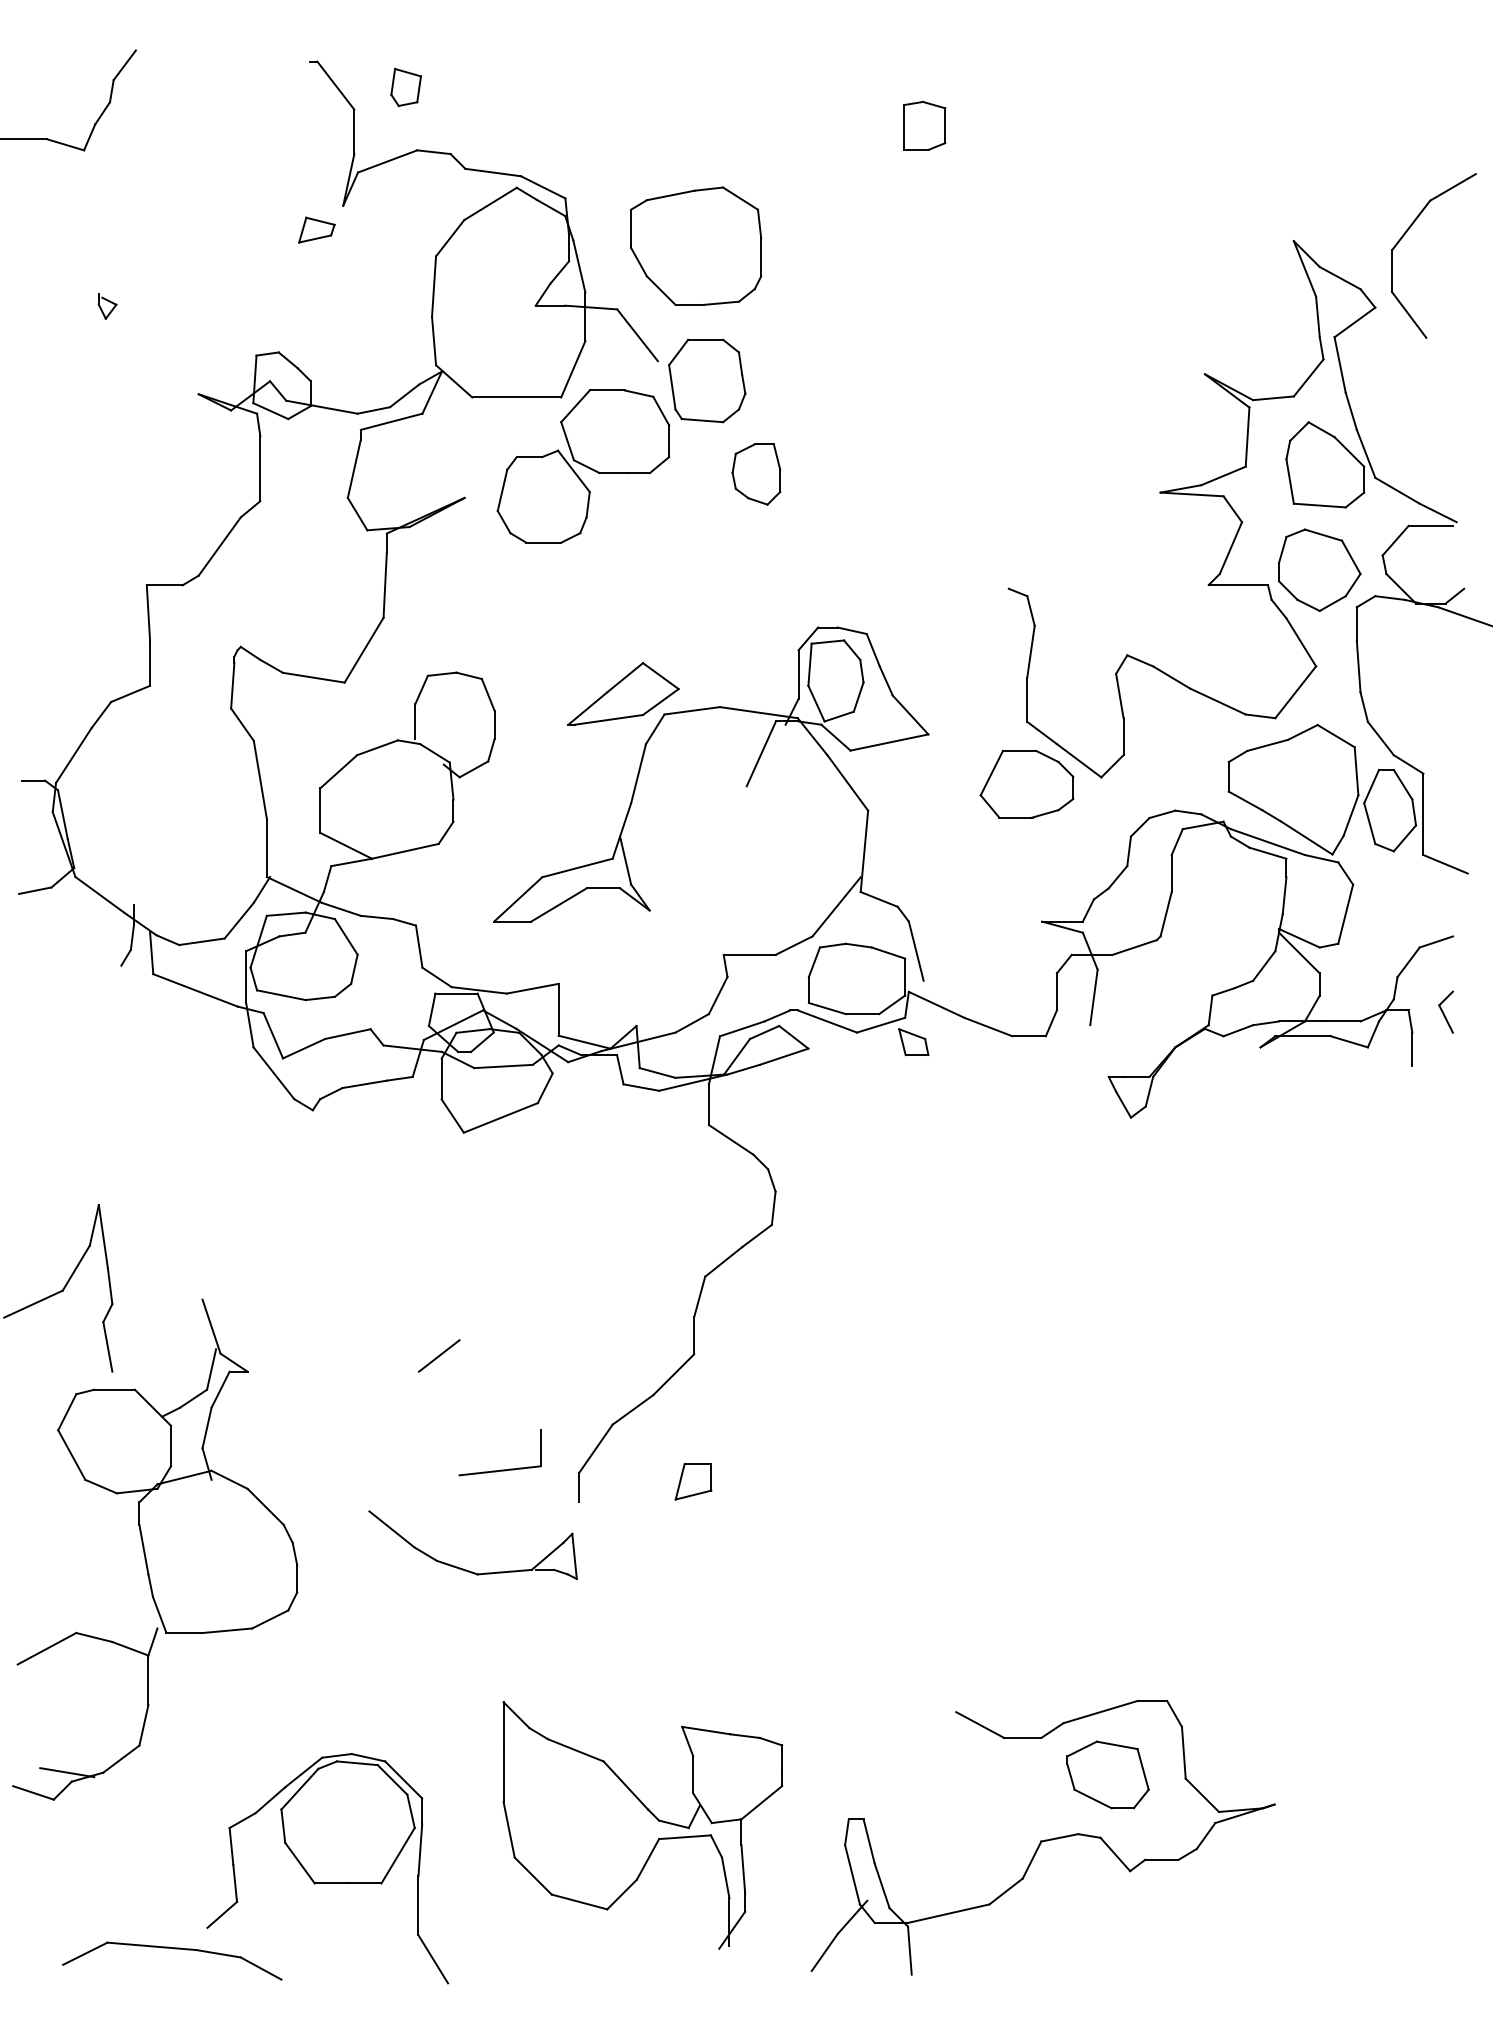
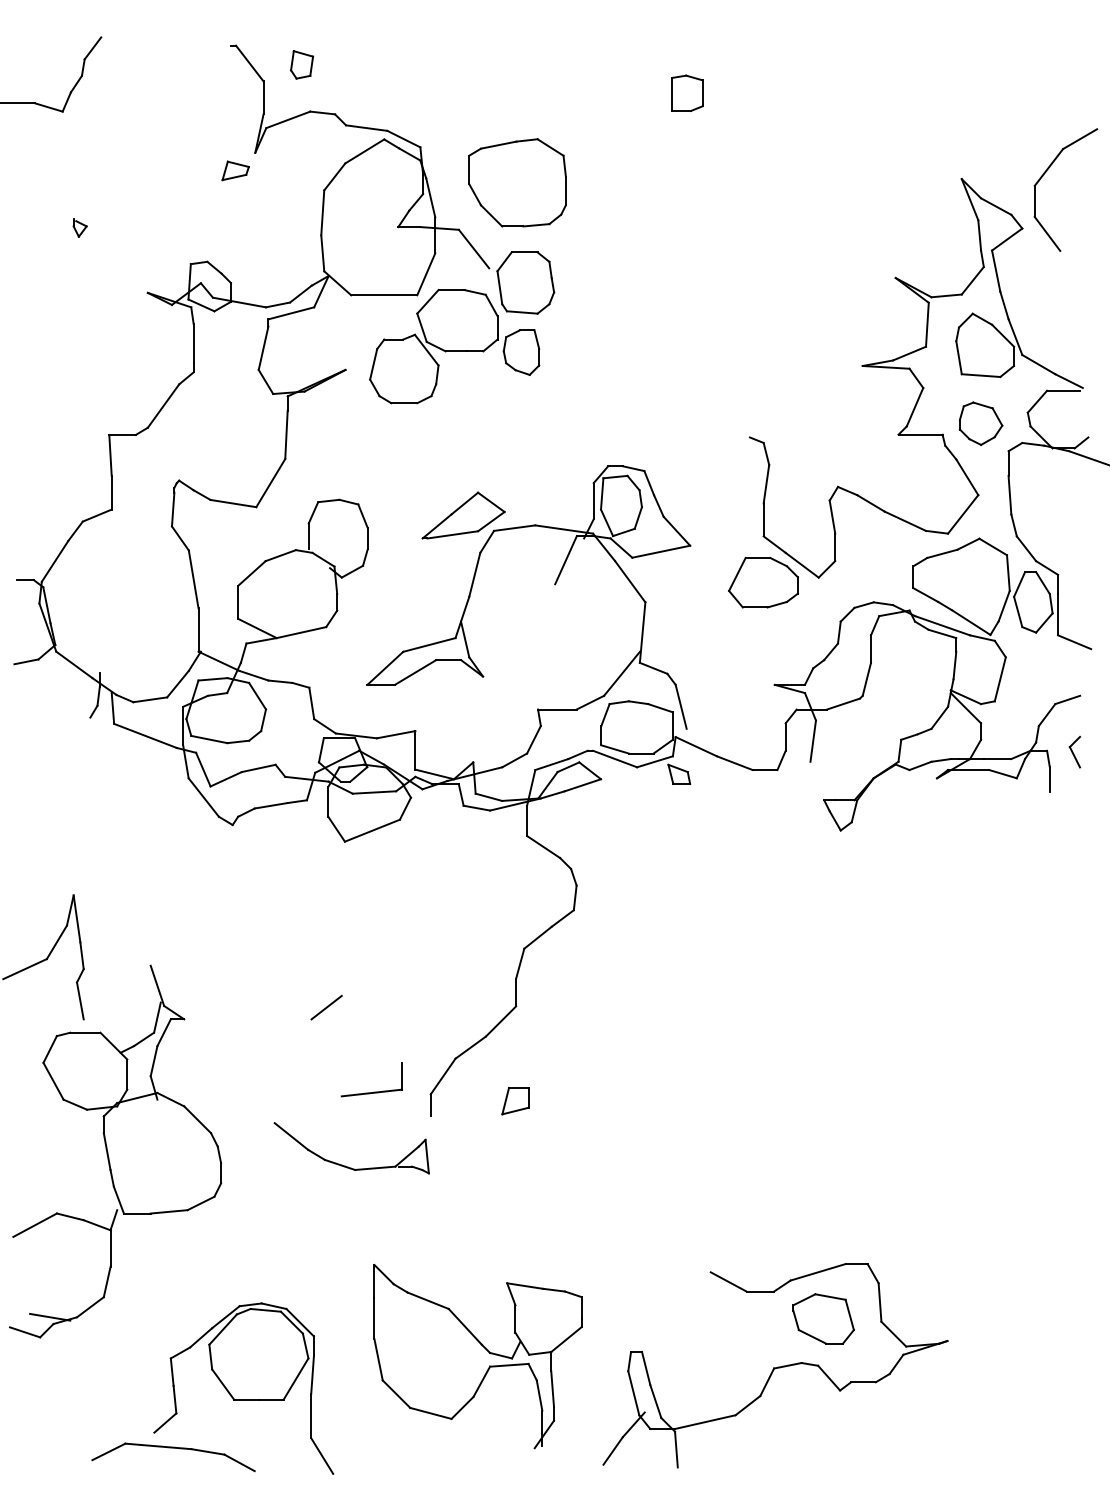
part: (756, 474) -> (521, 352), moved
part: (1319, 570) -> (980, 423), size x0.7
part: (174, 1949) -> (175, 1448), moved

